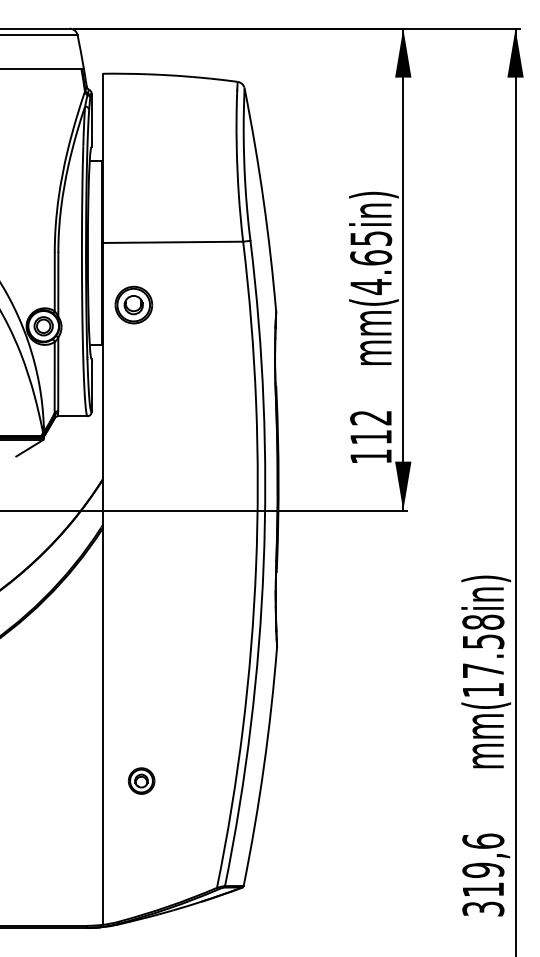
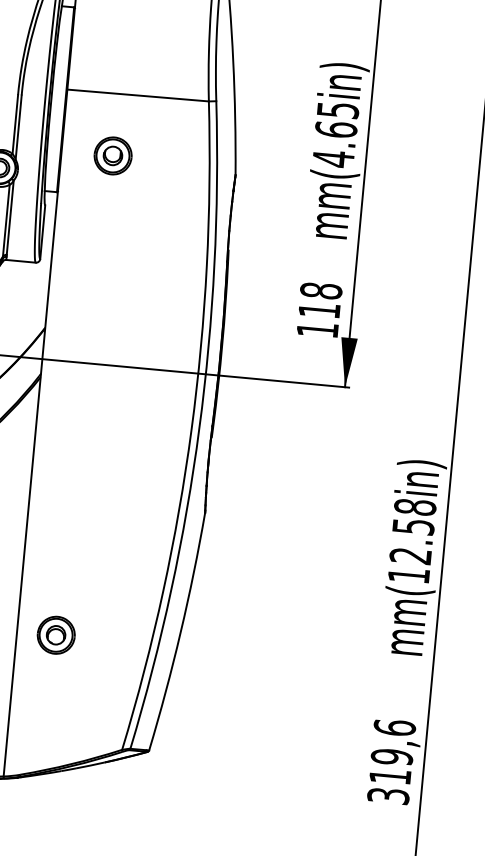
part: (133, 304) -> (112, 155), moved
text: (371, 417) -> (321, 290), 112 -> 118
text: (482, 670) -> (409, 555), mm(17.58in) -> mm(12.58in)
part: (141, 780) -> (56, 634), size x1.43

